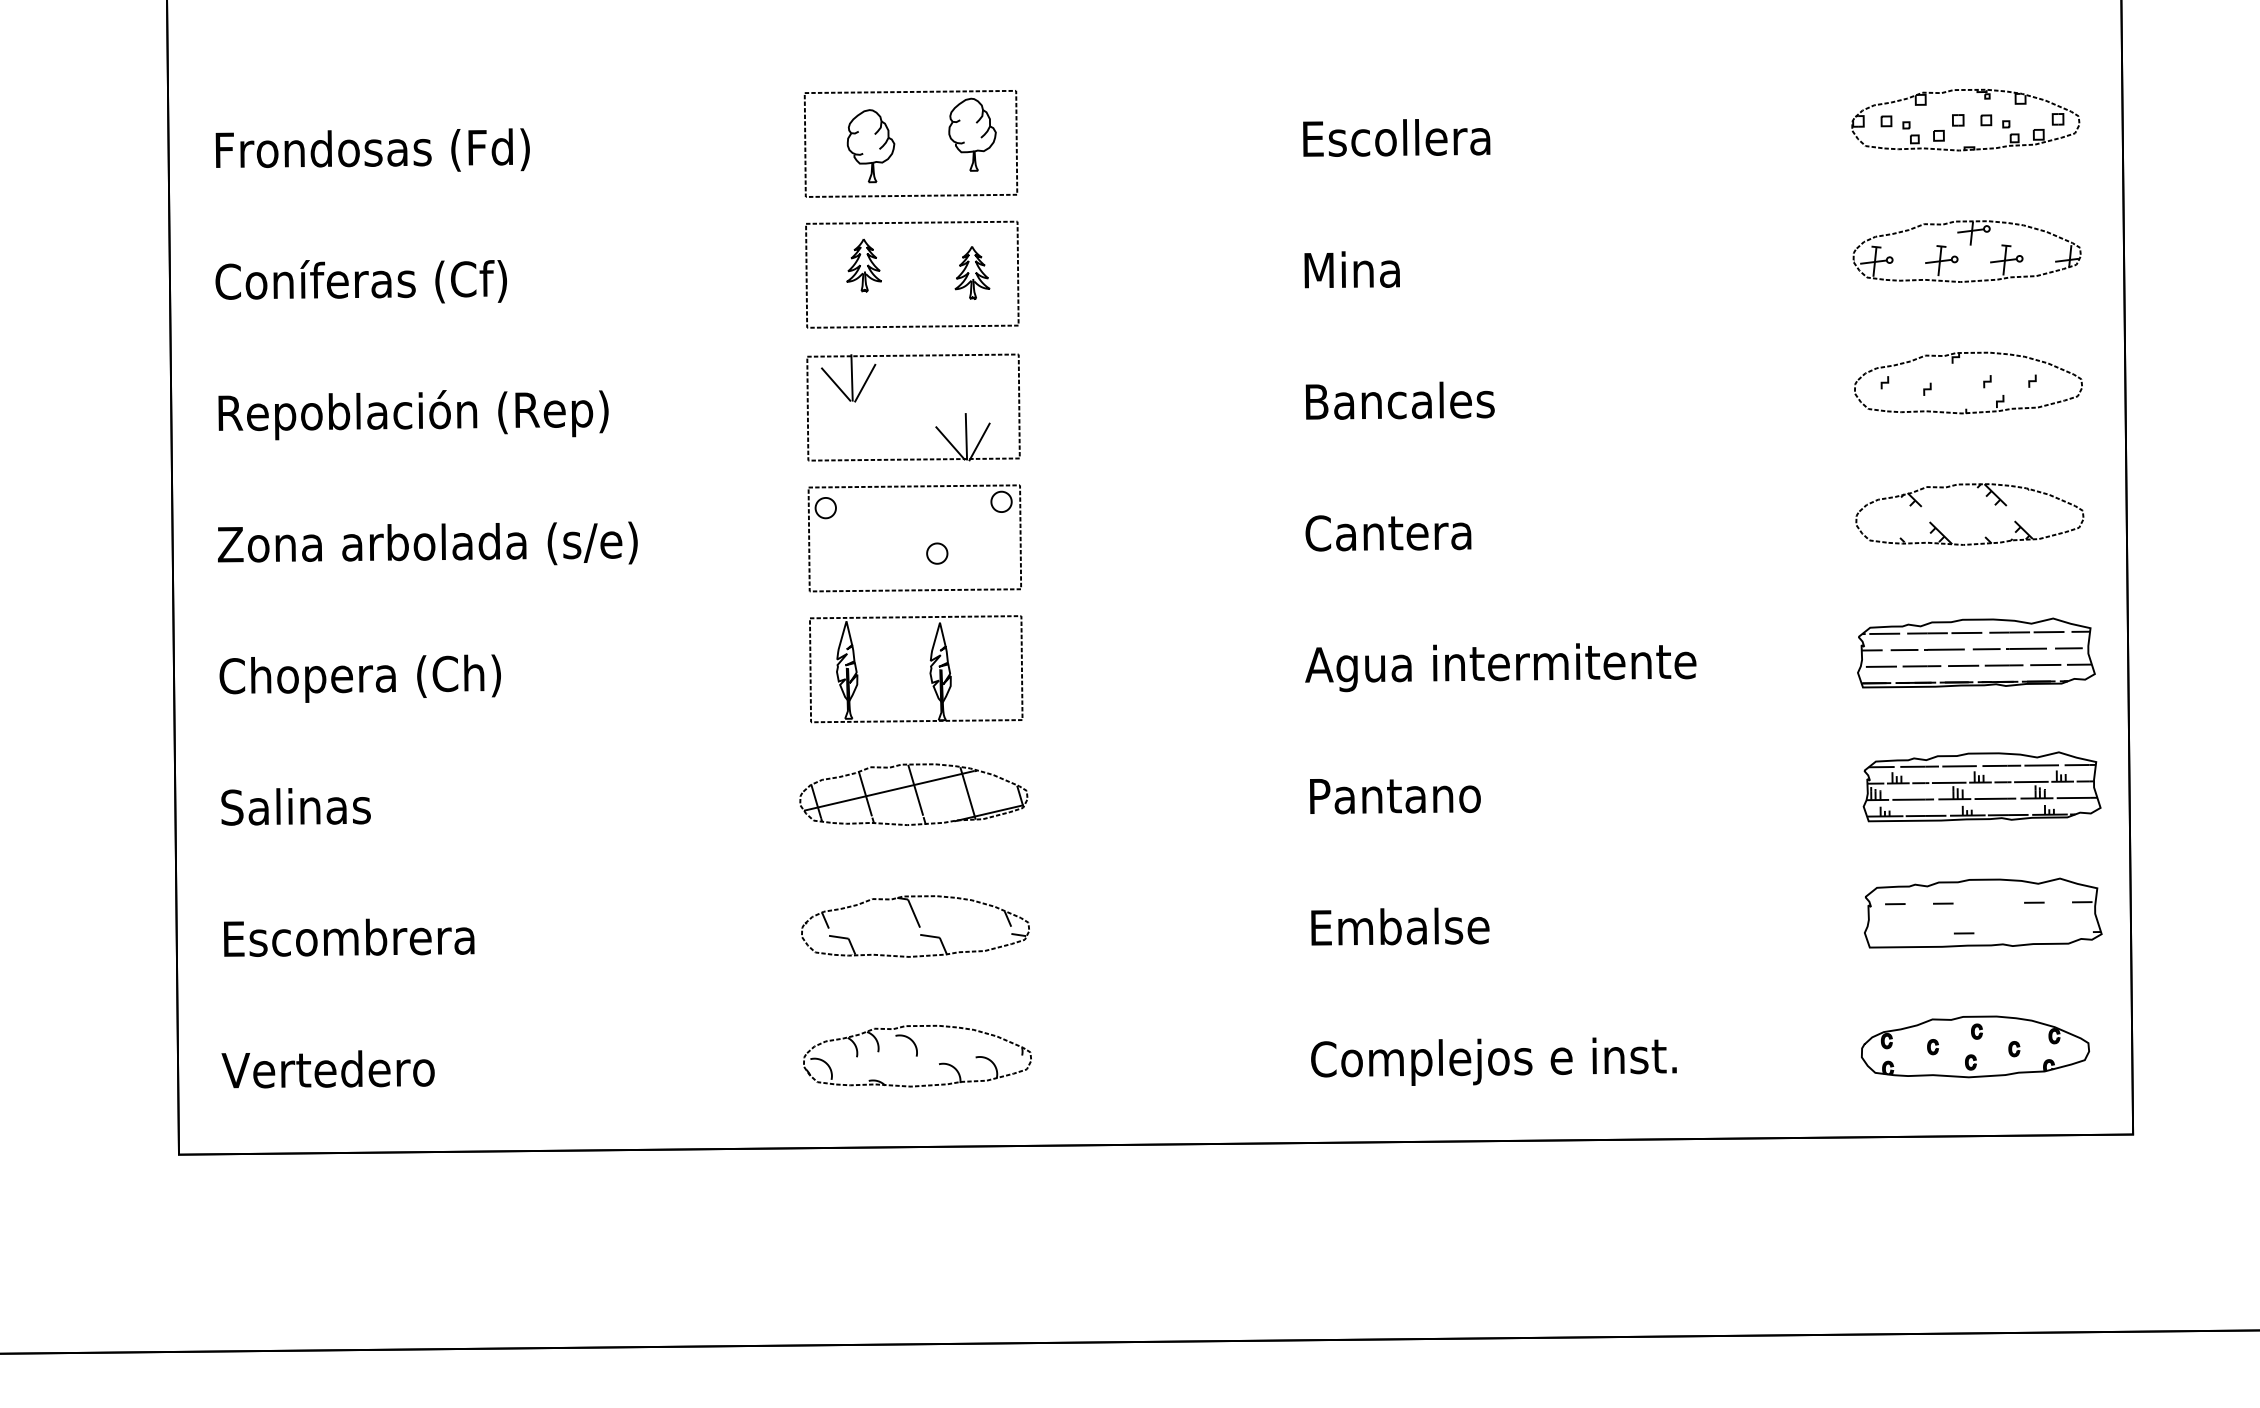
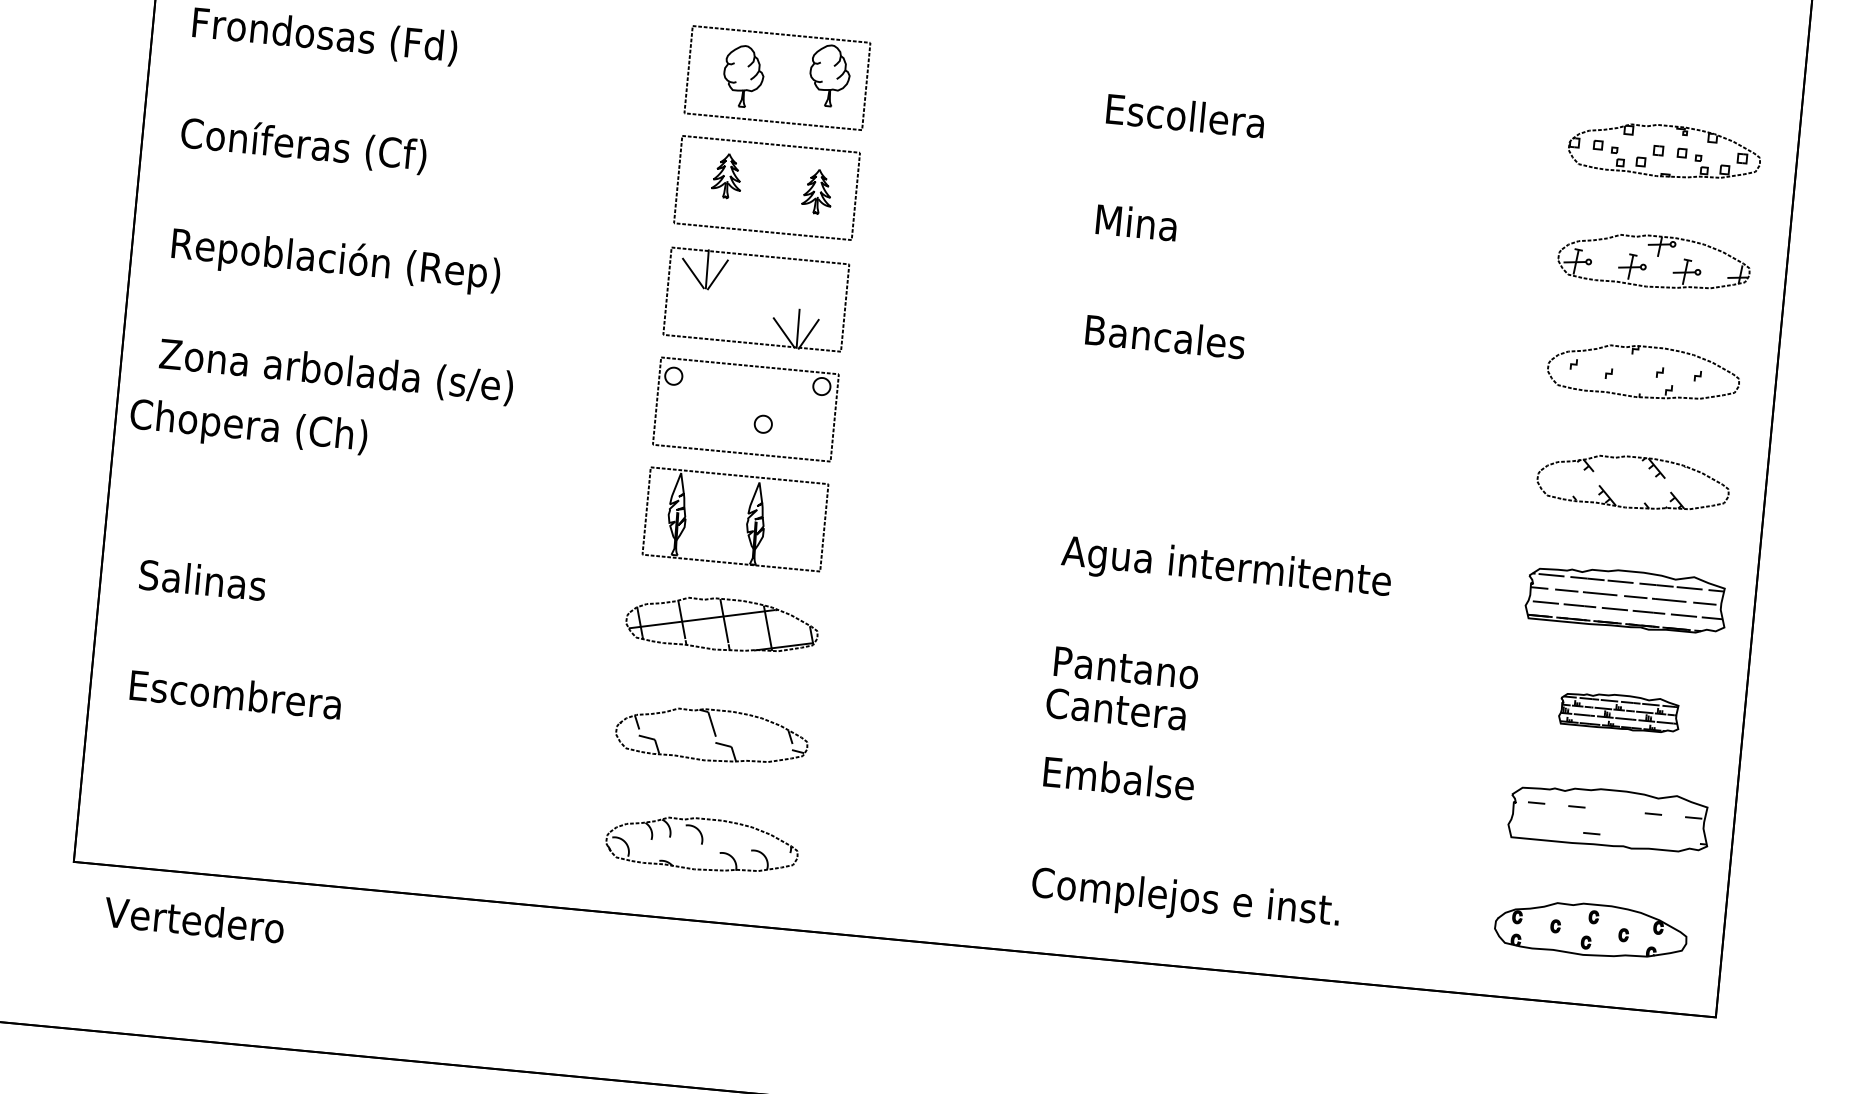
text: (1388, 533) -> (1116, 709), moved
text: (359, 678) -> (248, 427), moved
part: (1981, 786) -> (1619, 711), size x0.6
text: (327, 1069) -> (193, 920), moved

